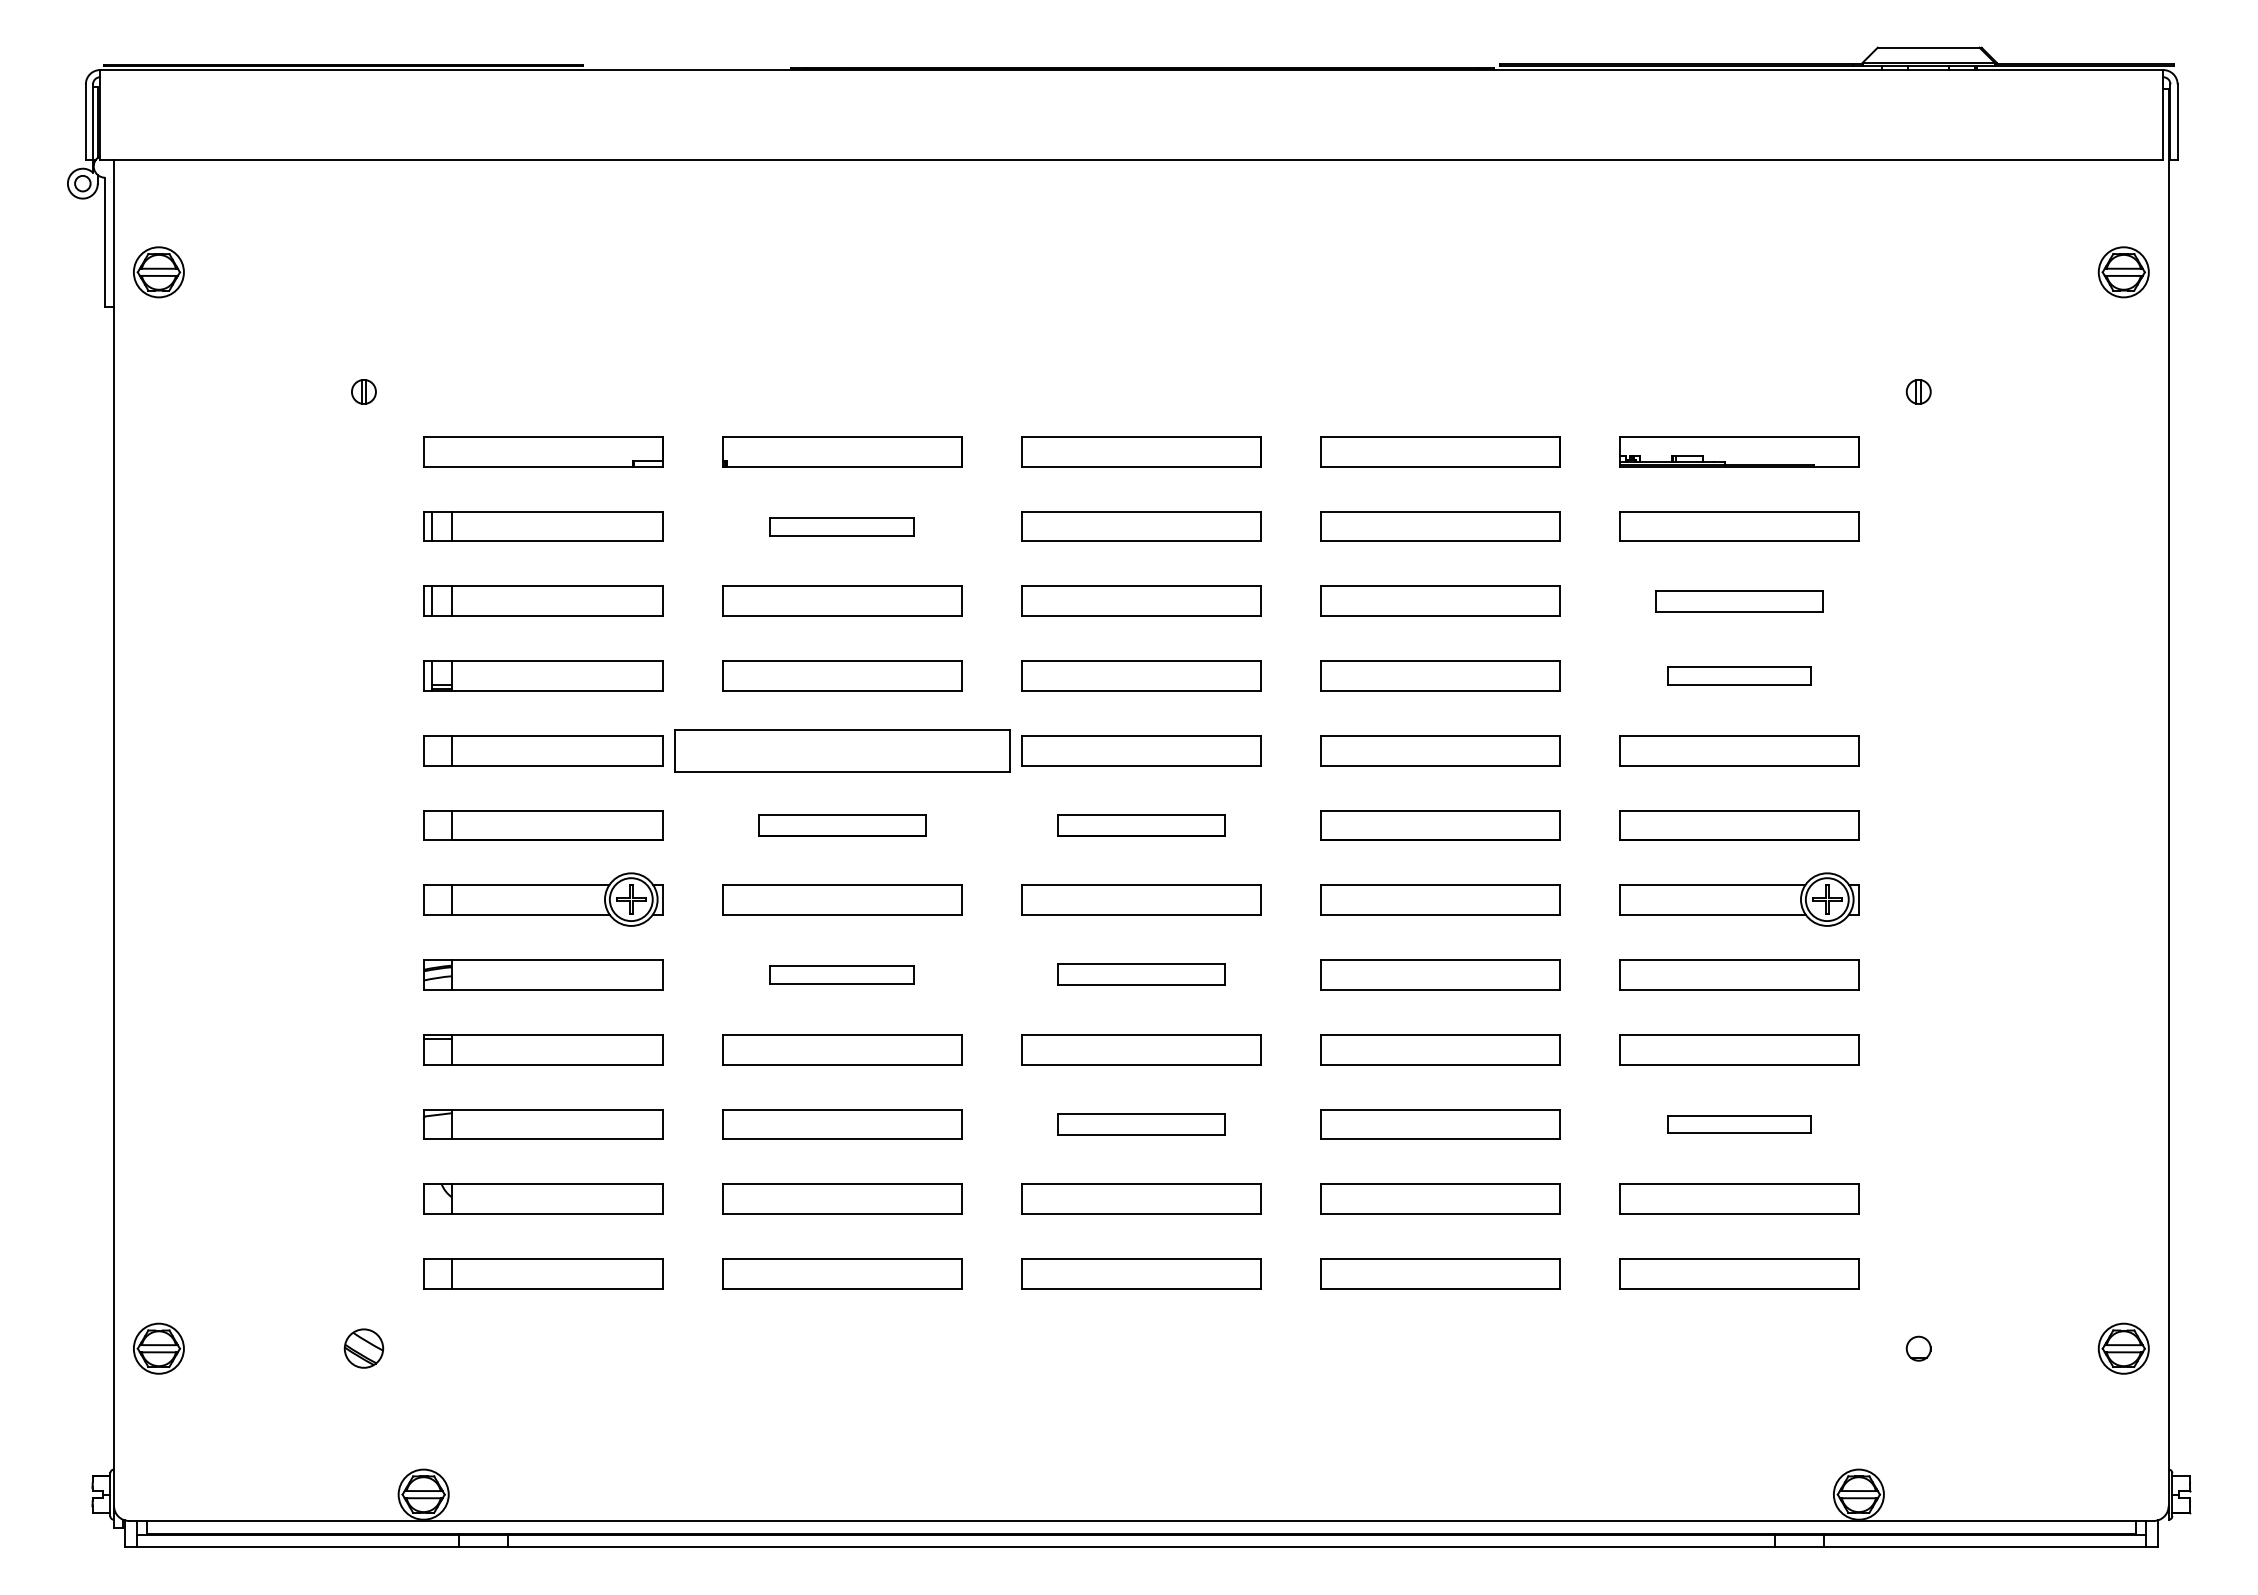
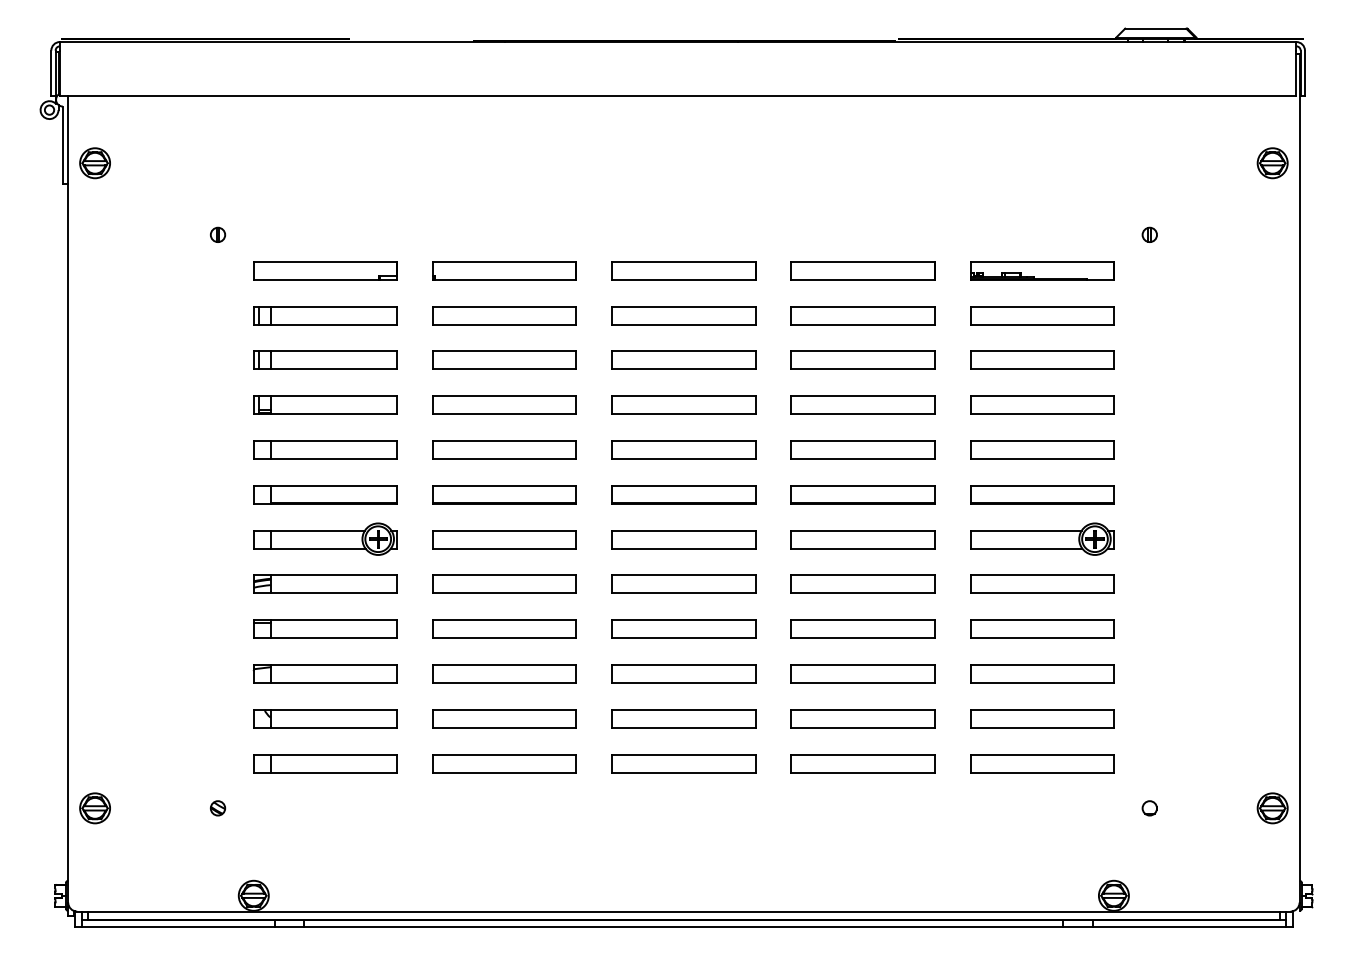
part: (842, 526) -> (504, 315), size x1.67
part: (1739, 599) -> (1042, 359), size x1.43
part: (1739, 674) -> (1042, 404), size x1.67
part: (842, 749) -> (504, 449), size x0.71
part: (842, 825) -> (504, 494), size x1.43
part: (1140, 825) -> (683, 494), size x1.43
part: (842, 973) -> (504, 583), size x1.67
part: (1140, 973) -> (683, 583), size x1.43
part: (1140, 1123) -> (683, 673), size x1.43
part: (1739, 1123) -> (1042, 673), size x1.67
part: (363, 1348) -> (217, 808), size x0.62

